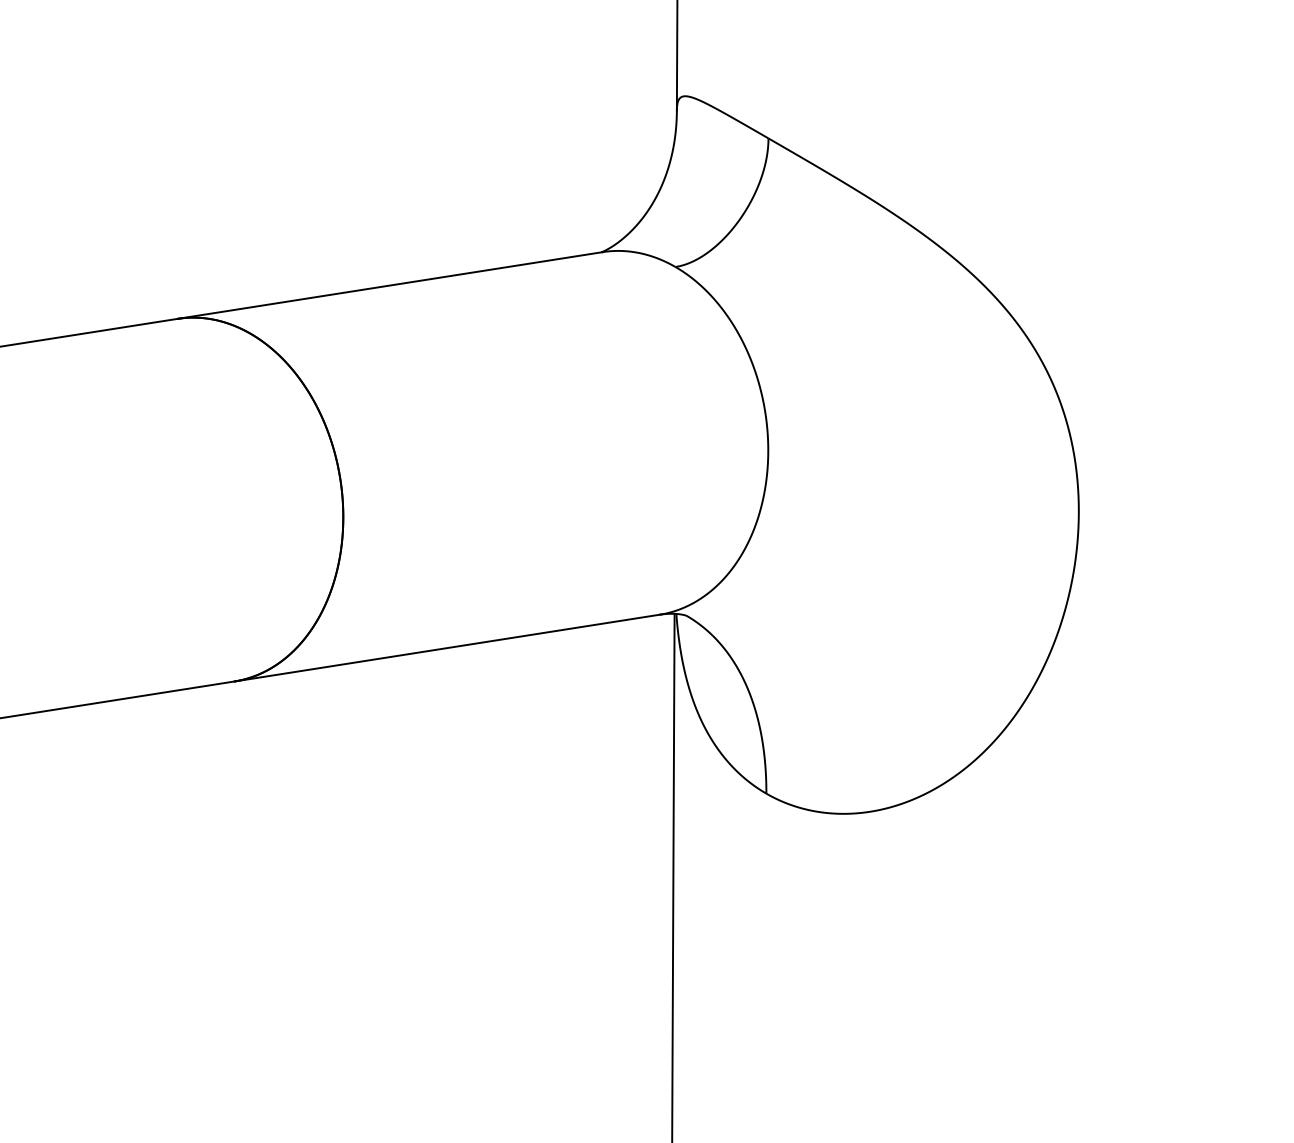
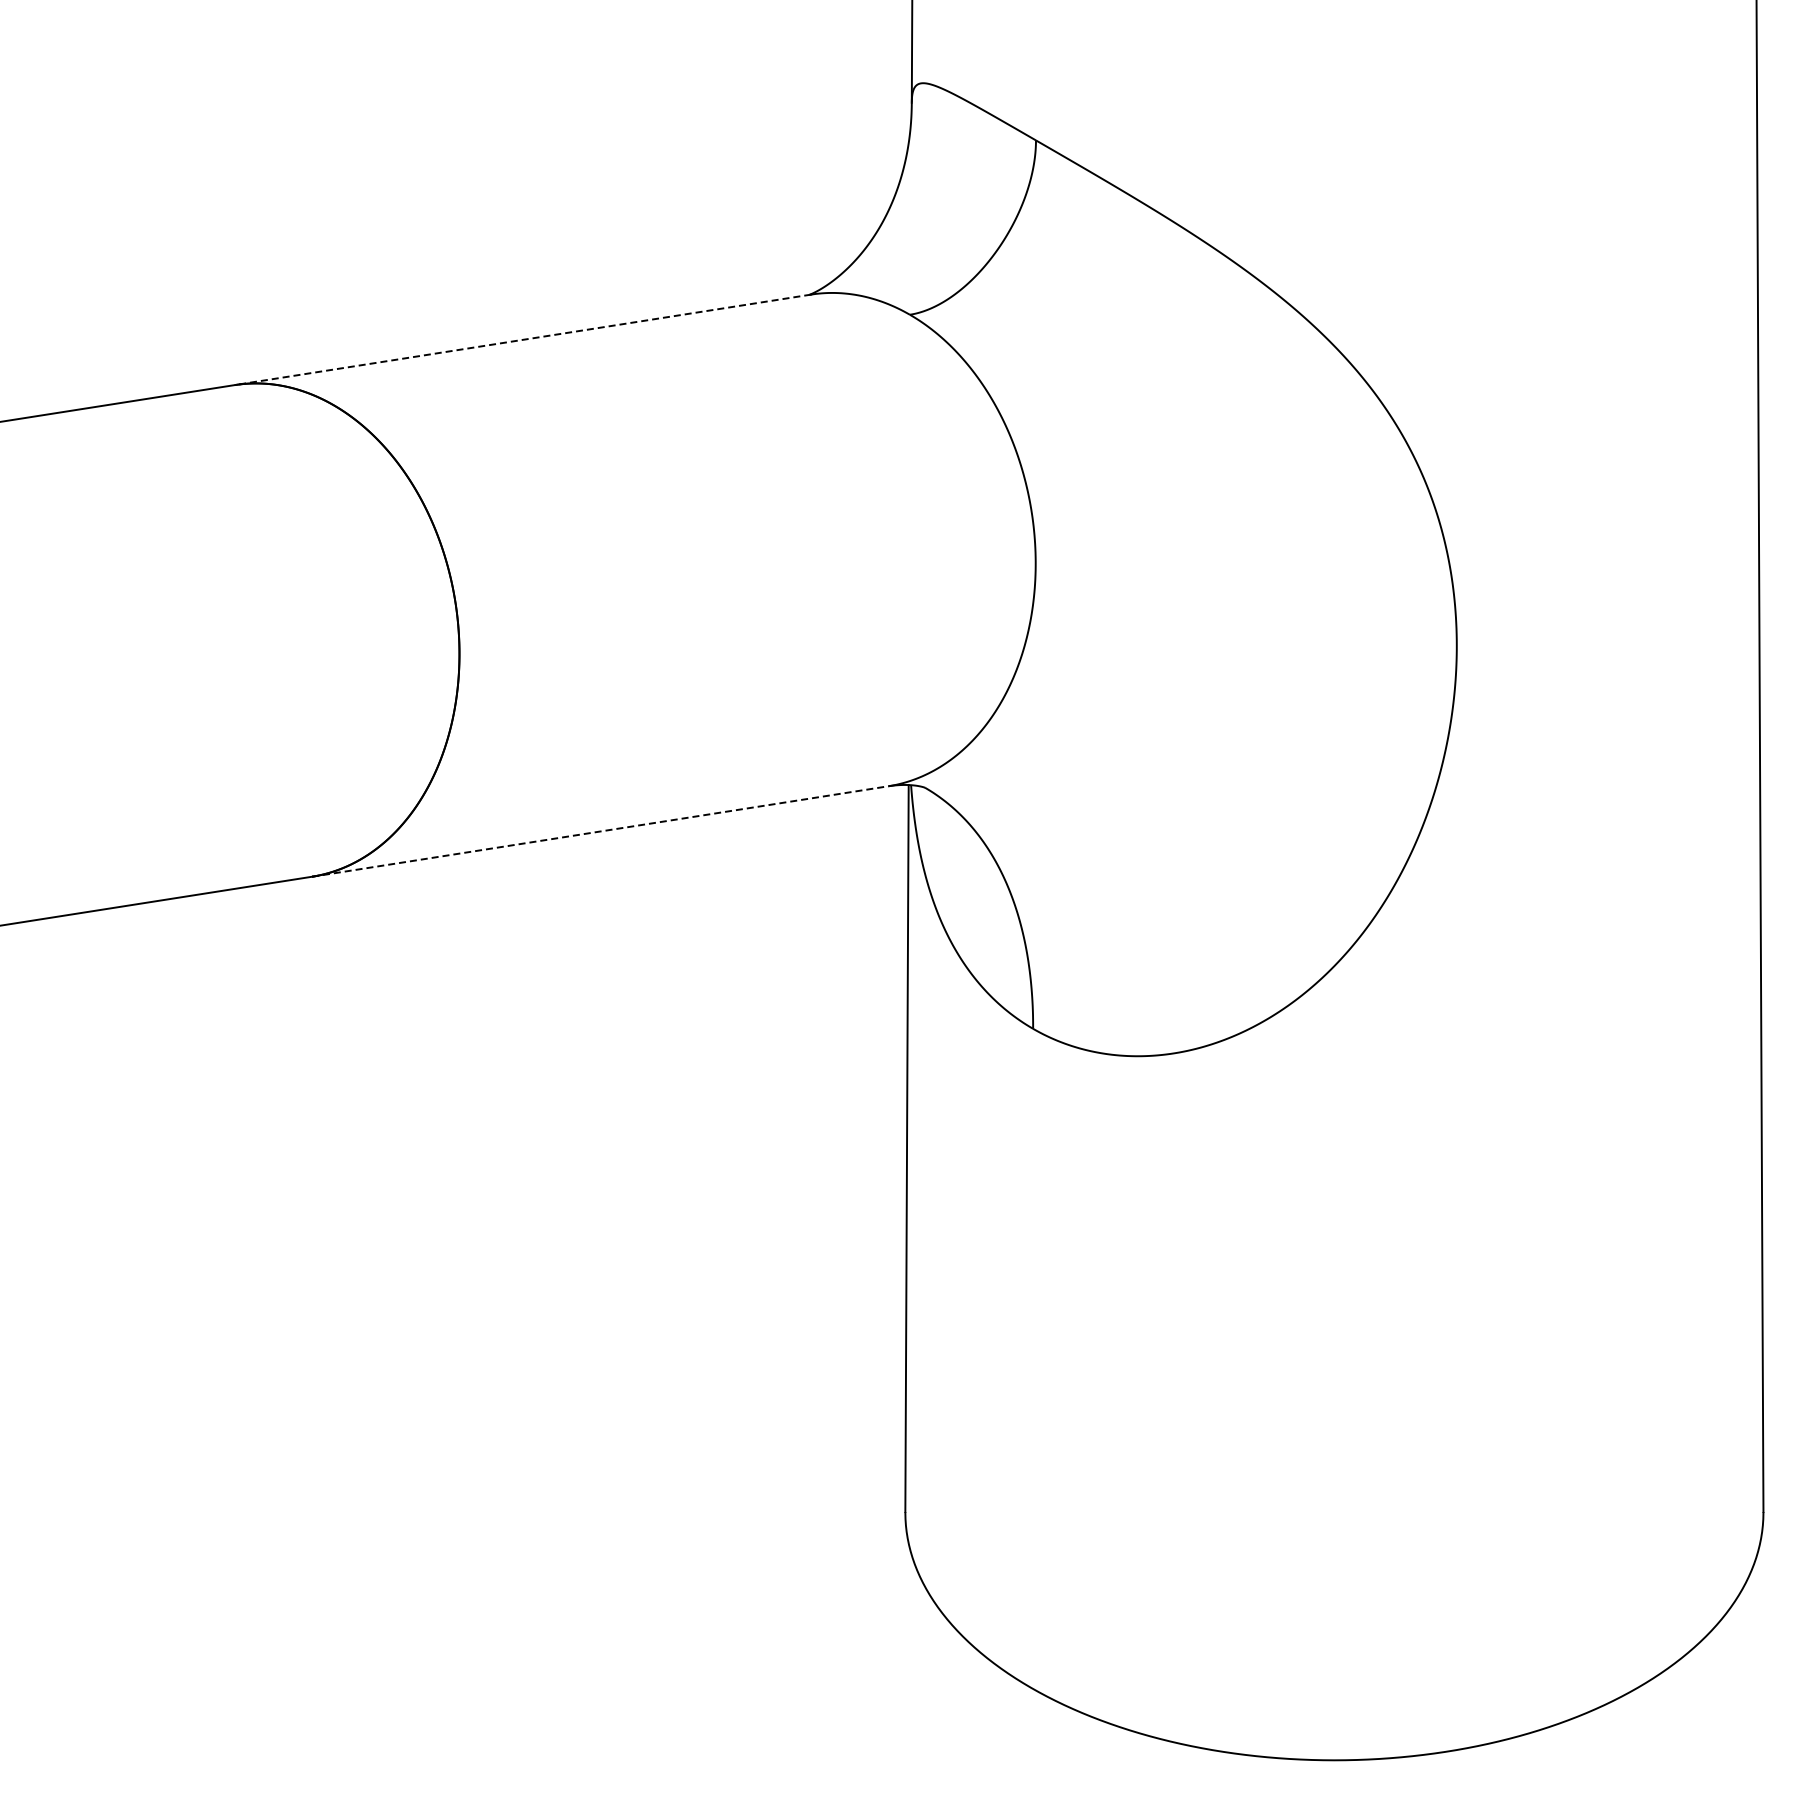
line: (390, 285) -> (523, 339), solid -> dashed
line: (447, 648) -> (600, 831), solid -> dashed

